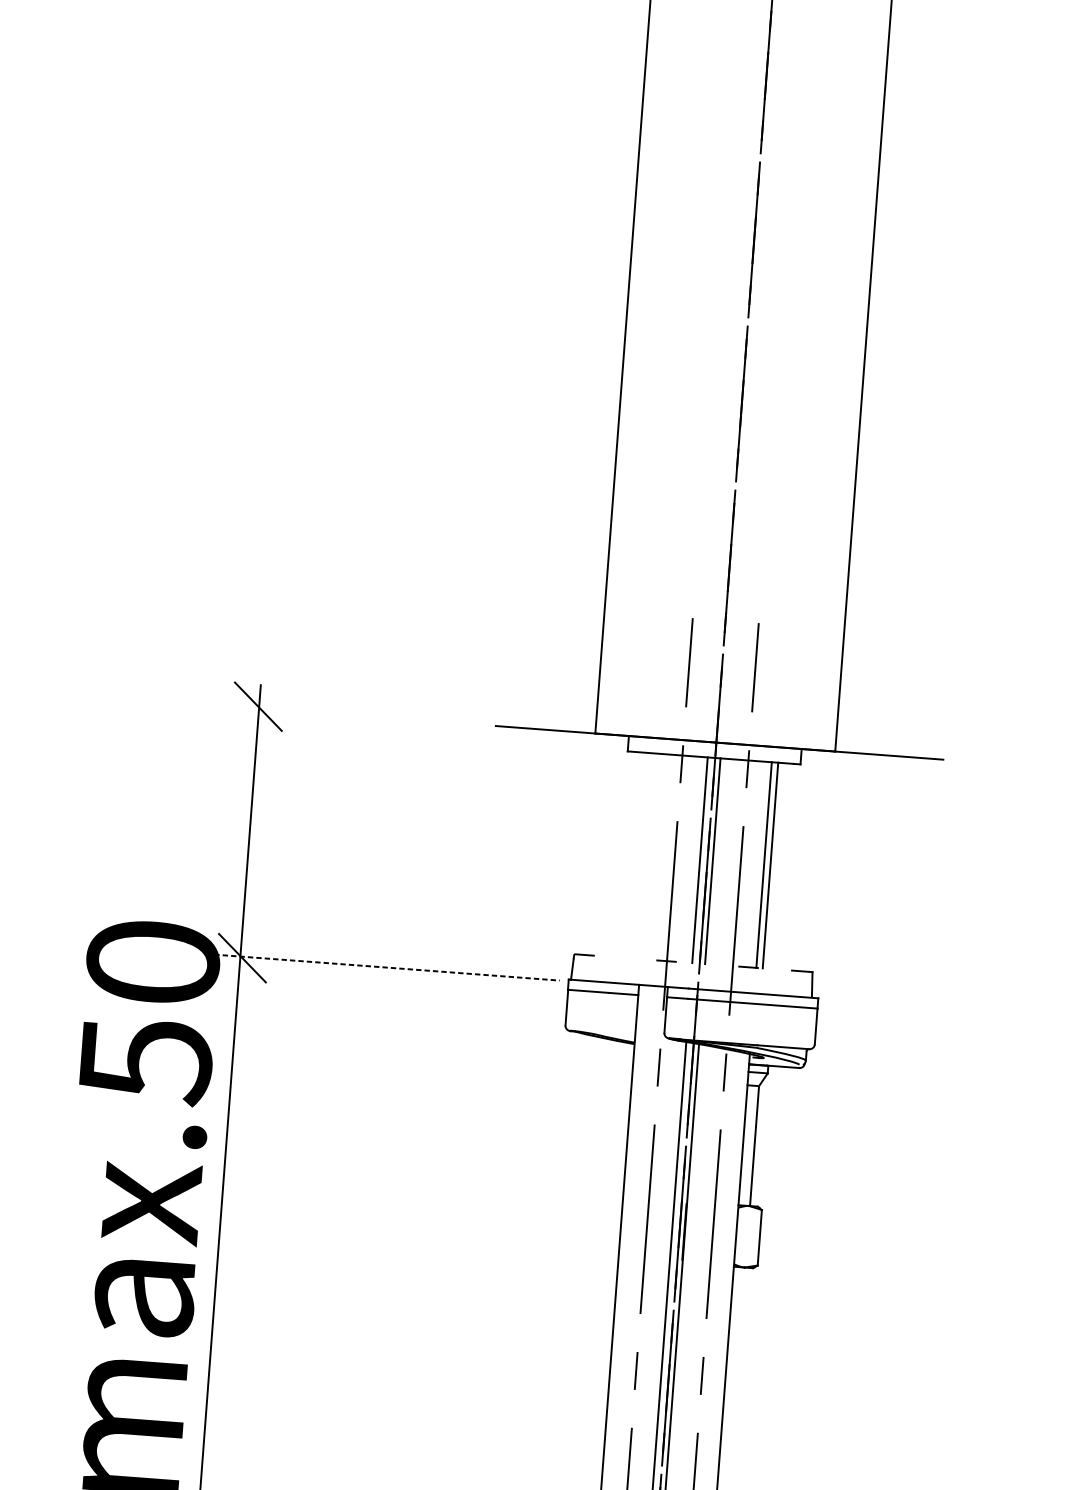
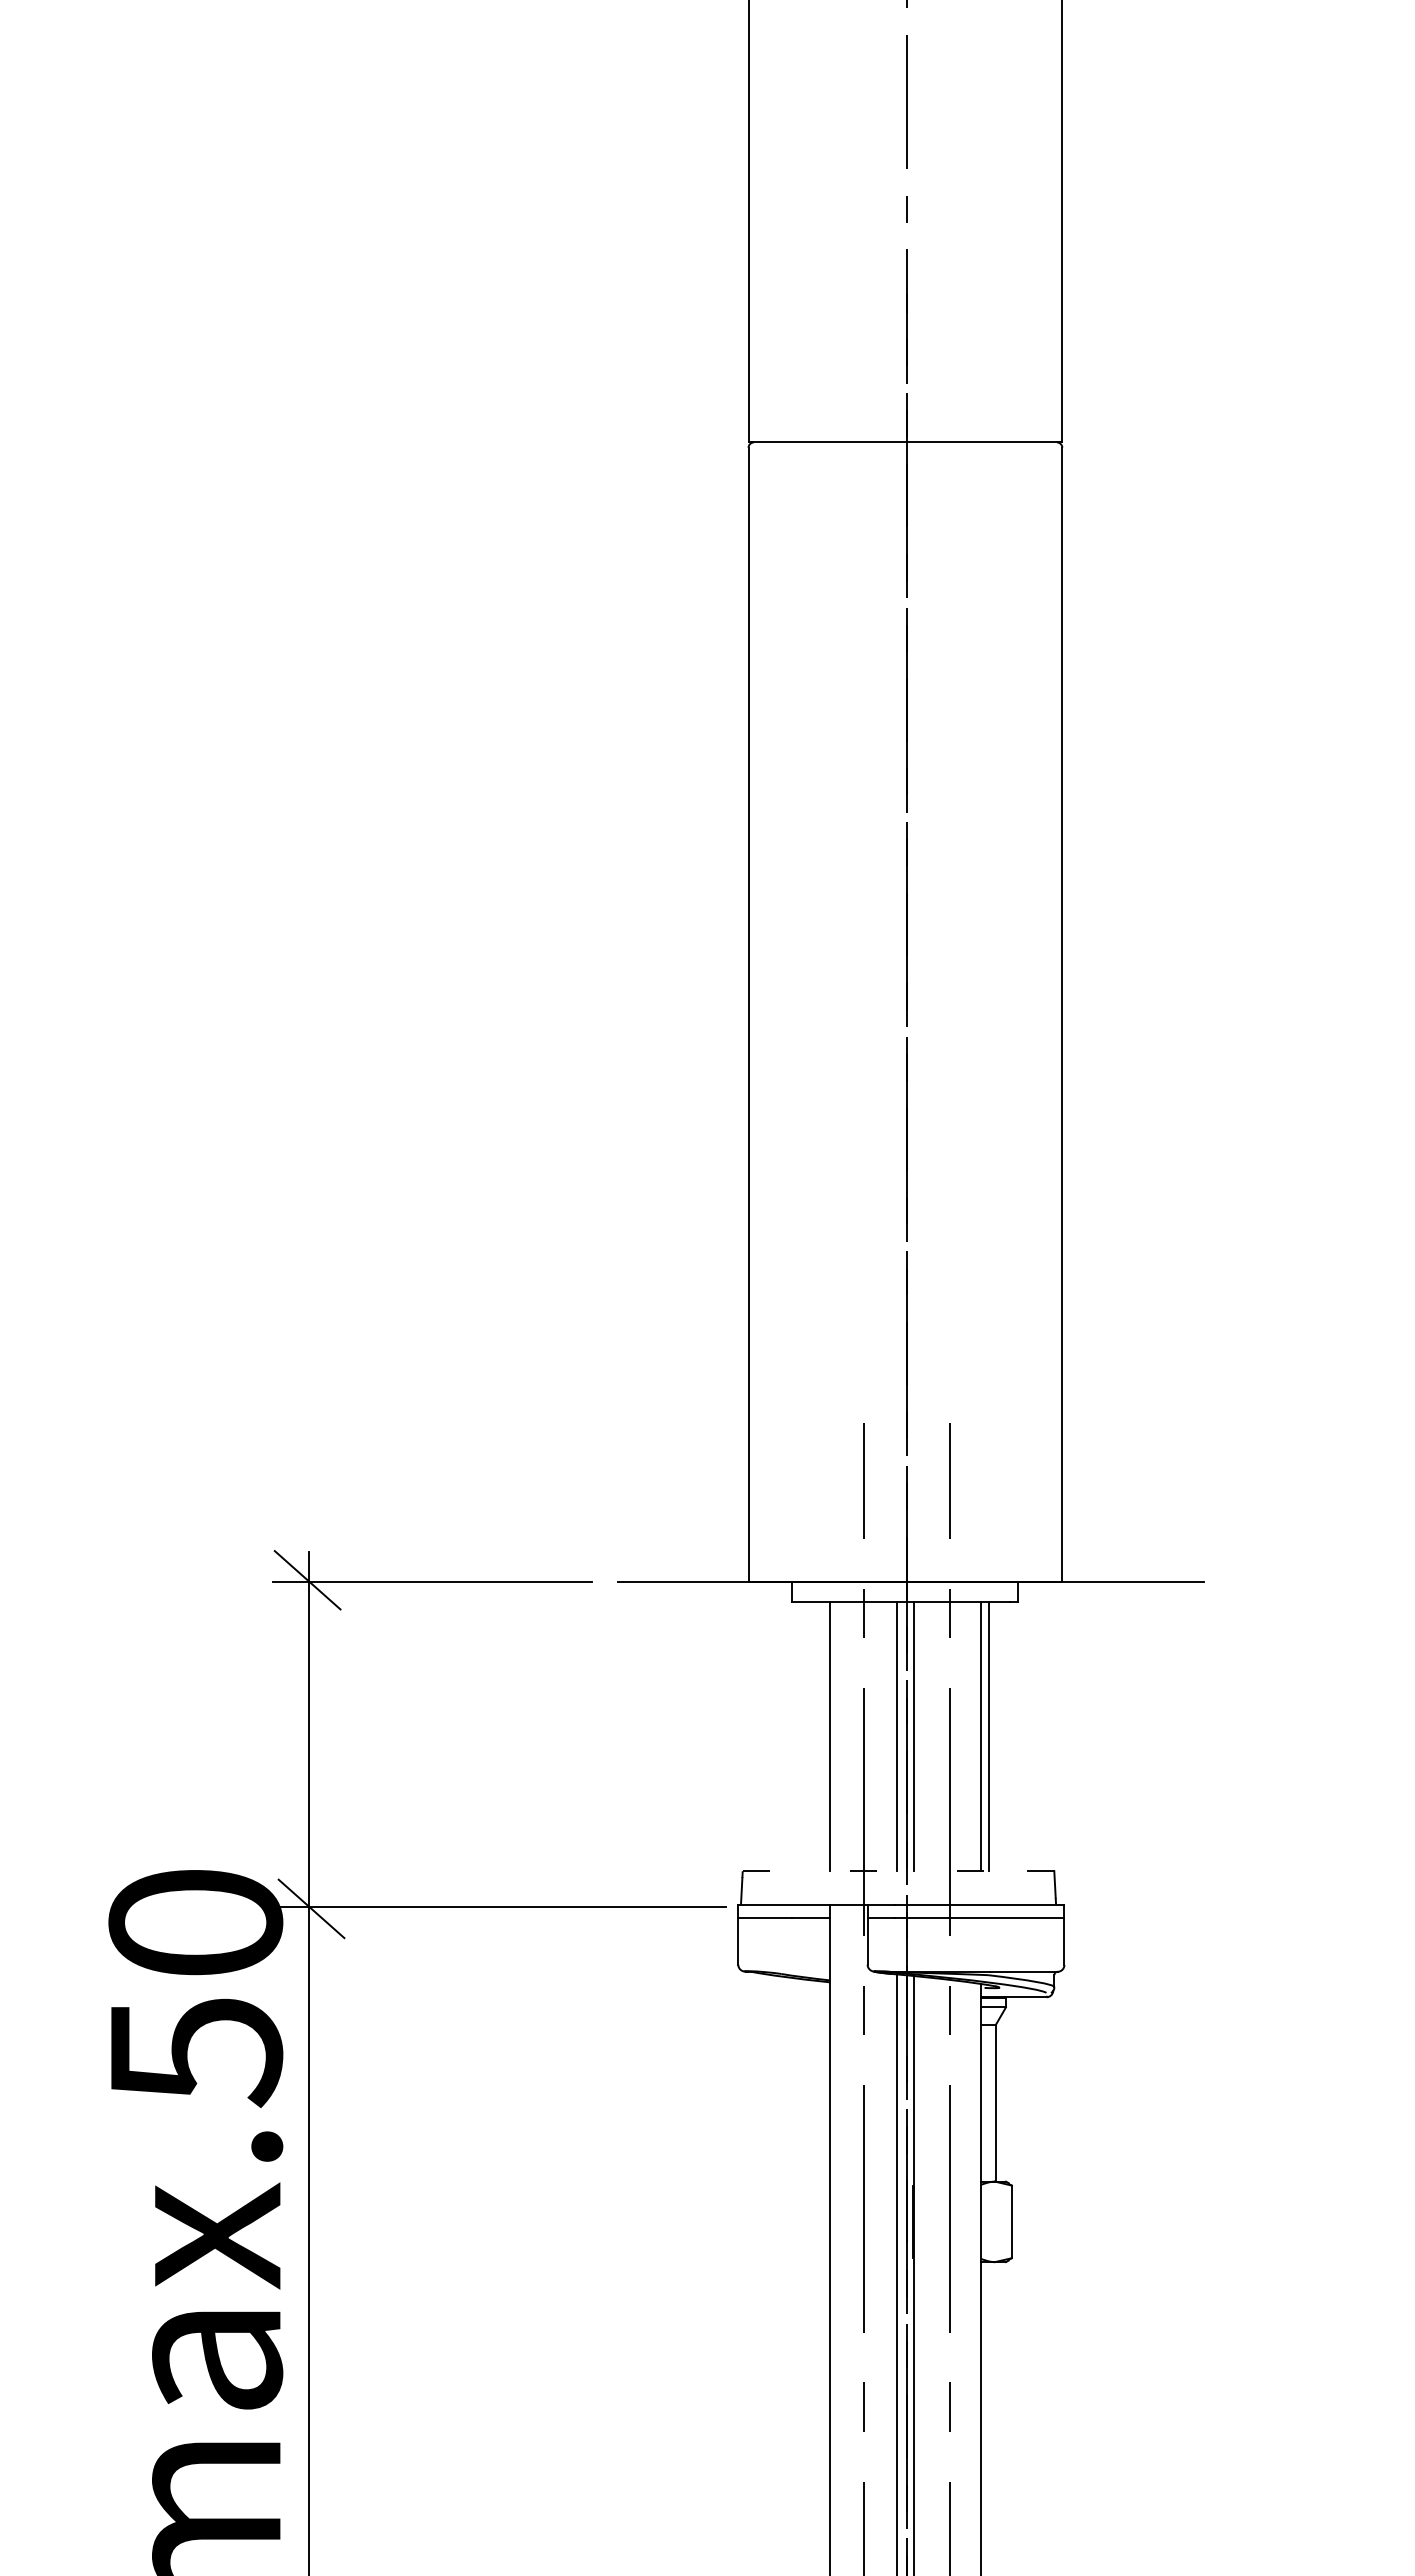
line: (352, 715) -> (431, 1582), added
line: (649, 856) -> (830, 1736), added
line: (387, 967) -> (500, 1906), dashed -> solid

